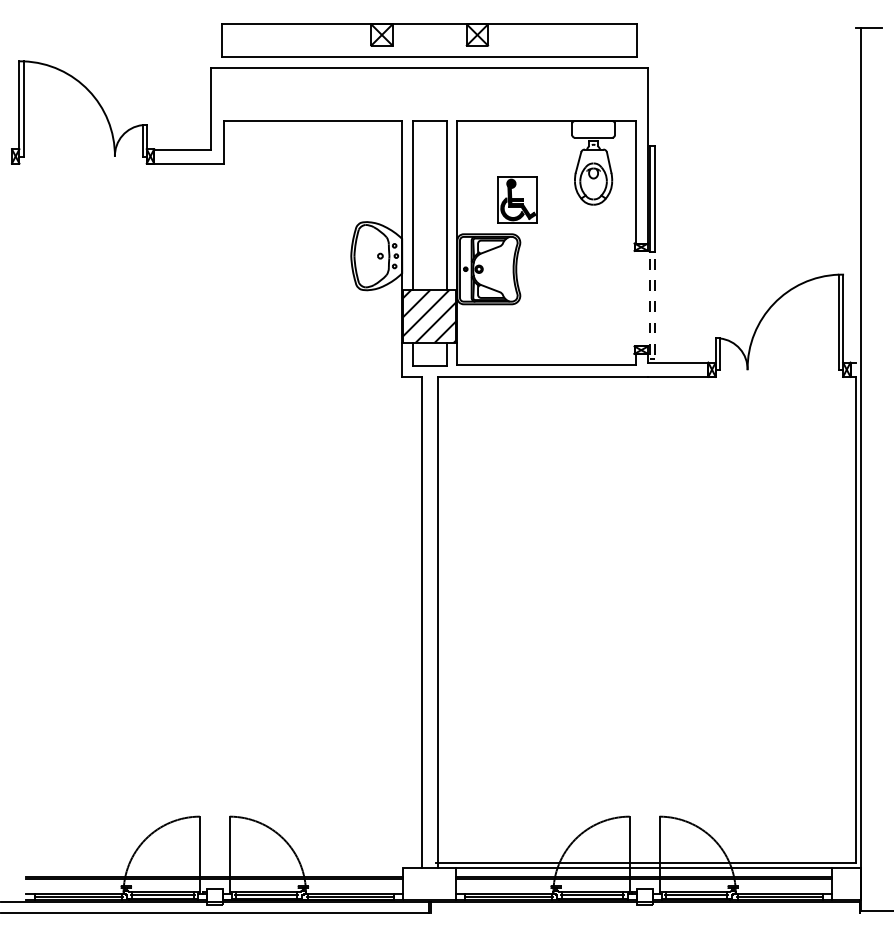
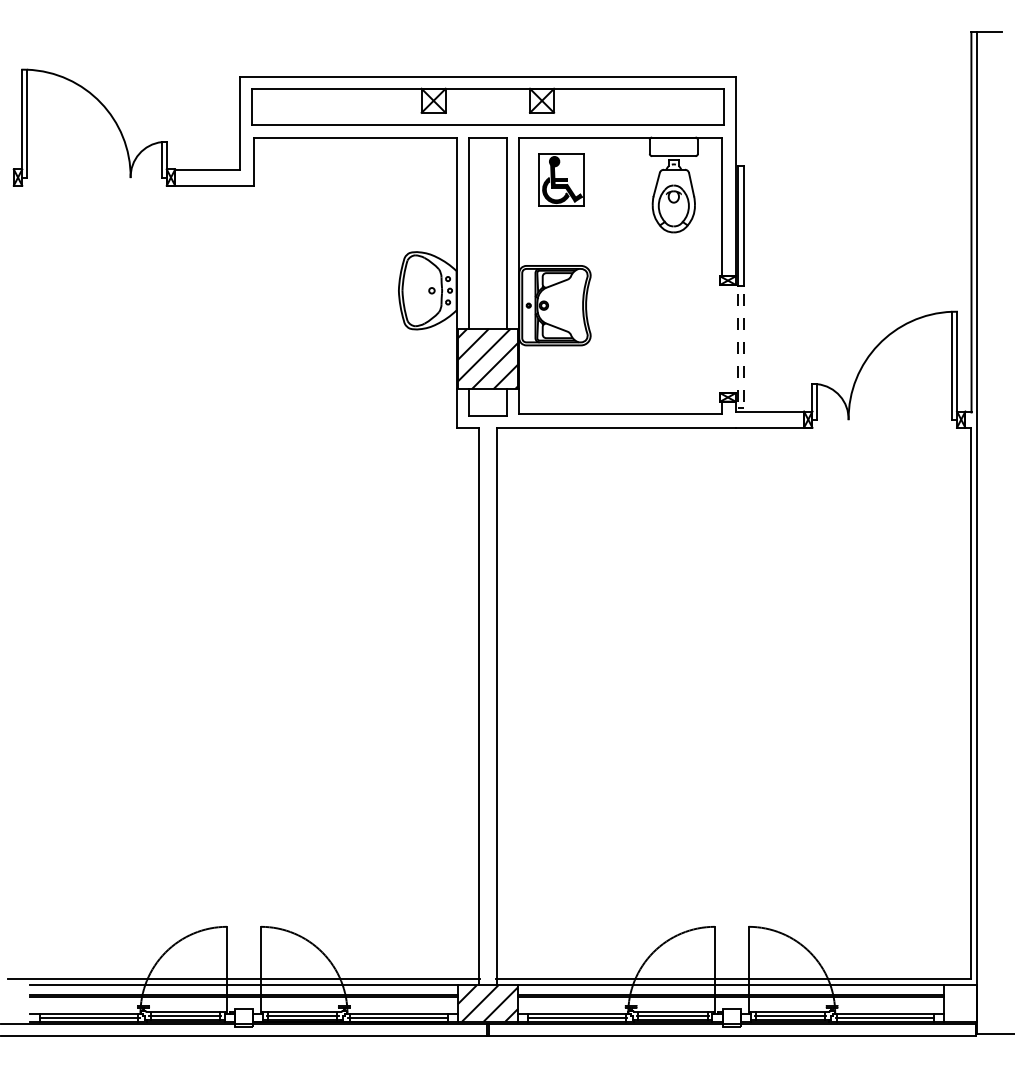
part: (429, 40) -> (487, 106), moved
line: (855, 196) -> (971, 222), added
part: (517, 199) -> (561, 179), moved
line: (214, 863) -> (243, 979), added
line: (214, 868) -> (243, 985), added
hatch: (429, 884) -> (487, 1003), added
line: (645, 912) -> (732, 1035), added

